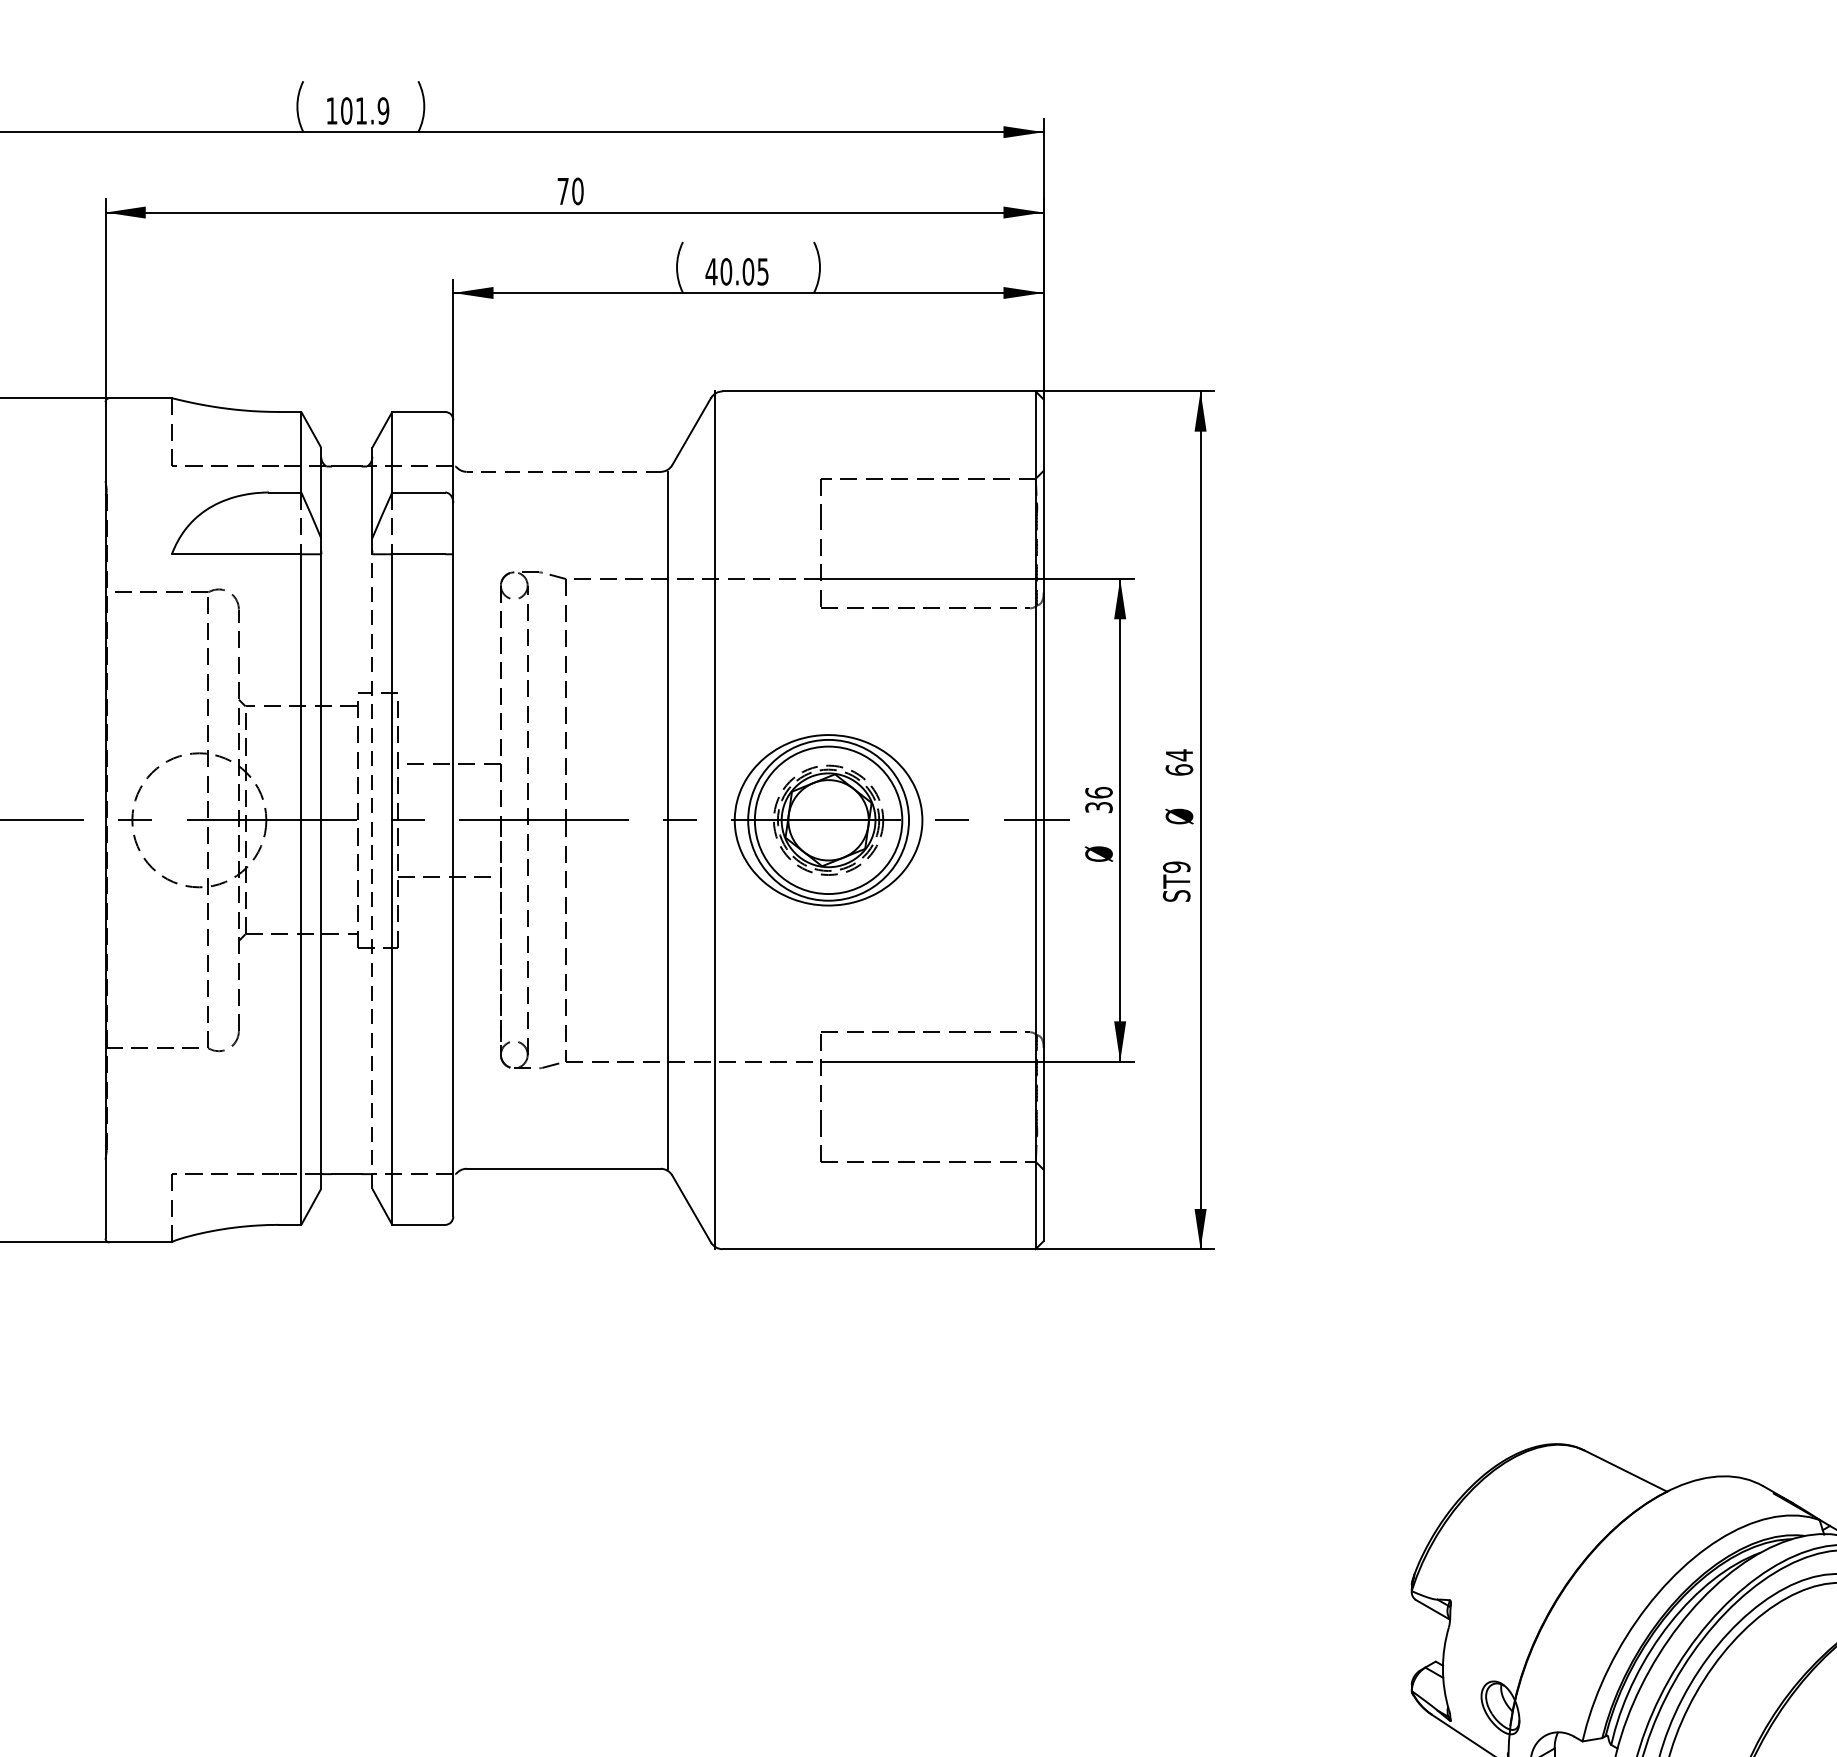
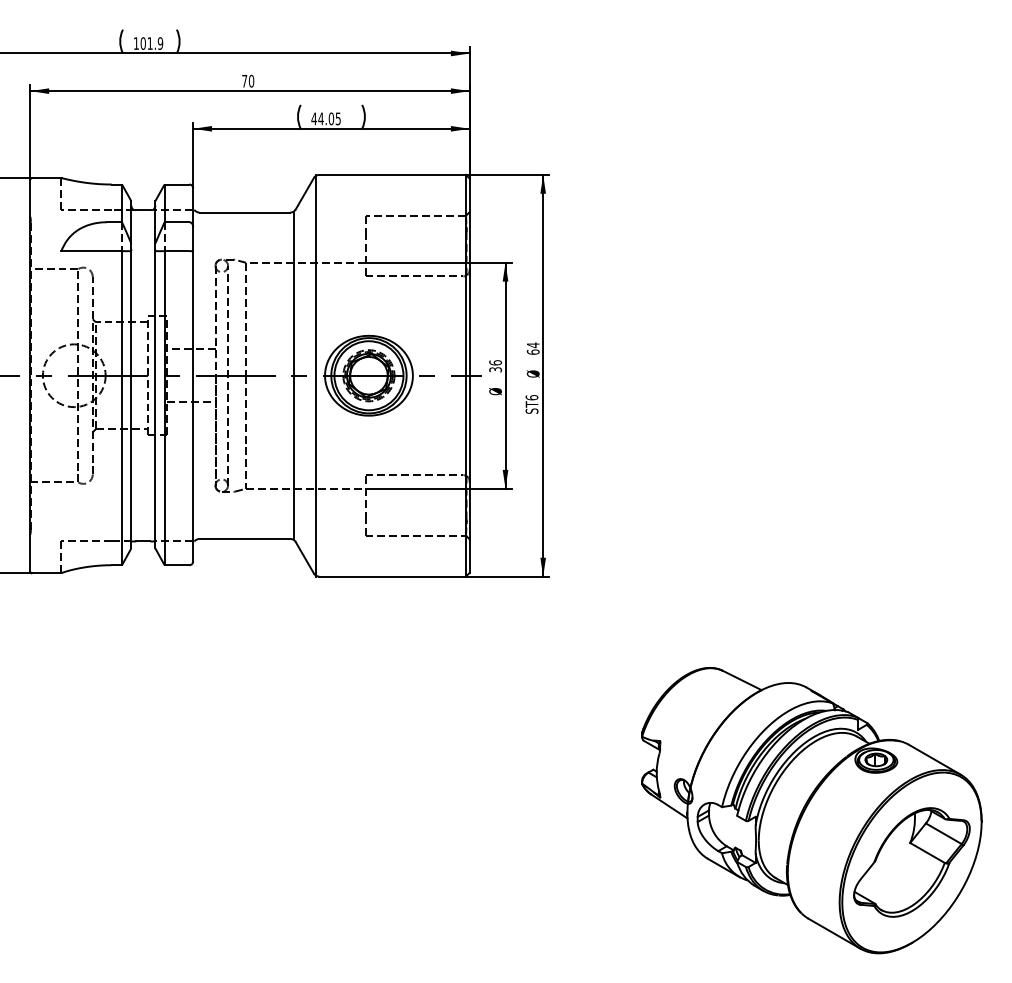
text: (725, 270) -> (320, 118), 40.05 -> 44.05
line: (562, 471) -> (244, 212), dashed -> solid
text: (1175, 866) -> (531, 397), ST9 -> ST6
line: (372, 871) -> (155, 399), dashed -> solid

